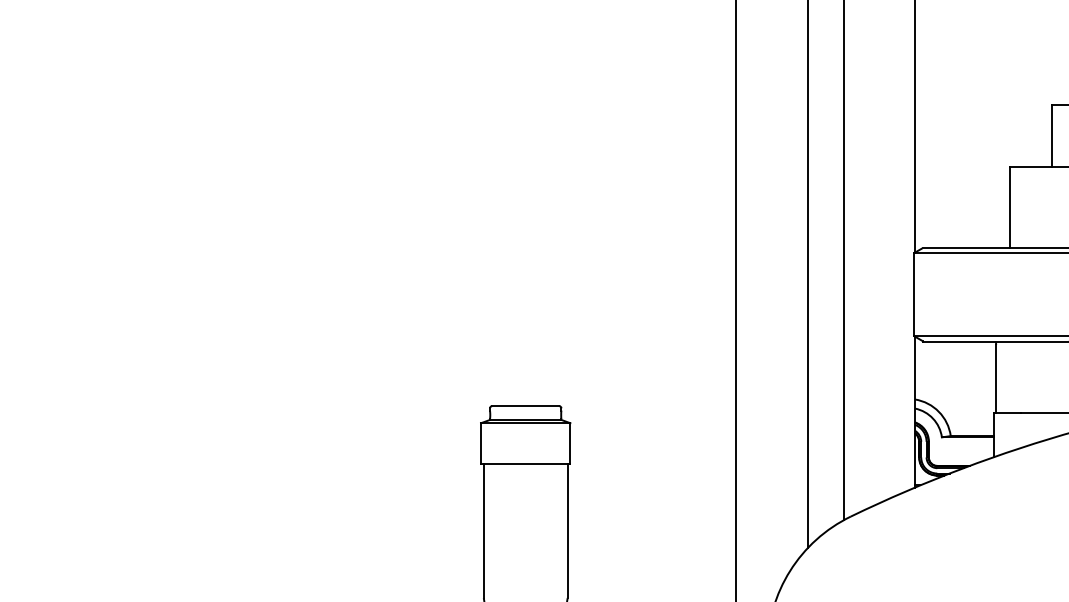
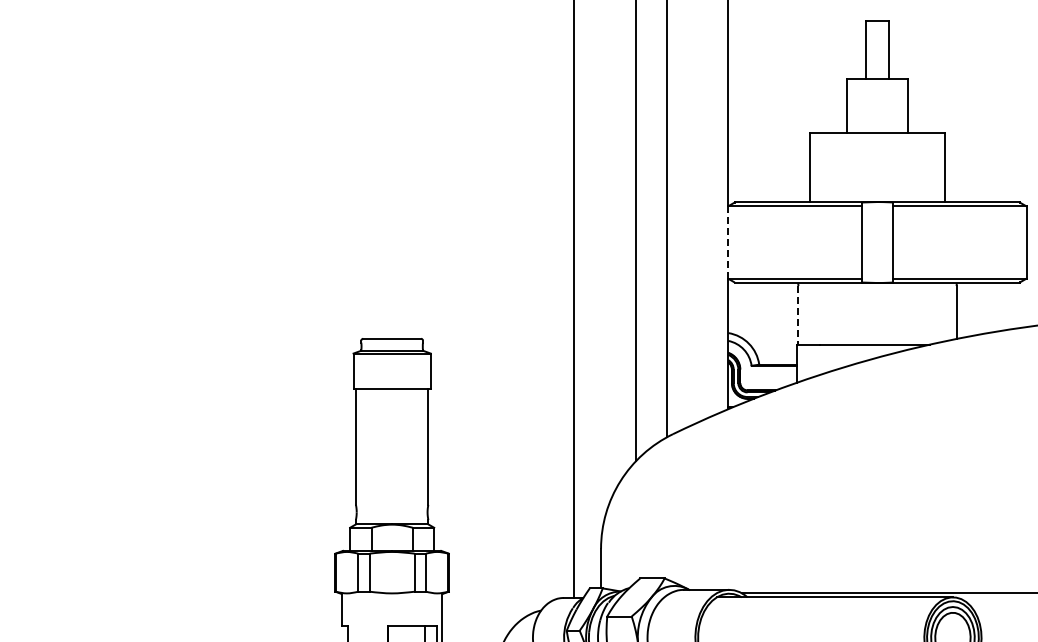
line: (914, 294) -> (727, 242), solid -> dashed
line: (996, 379) -> (798, 315), solid -> dashed

